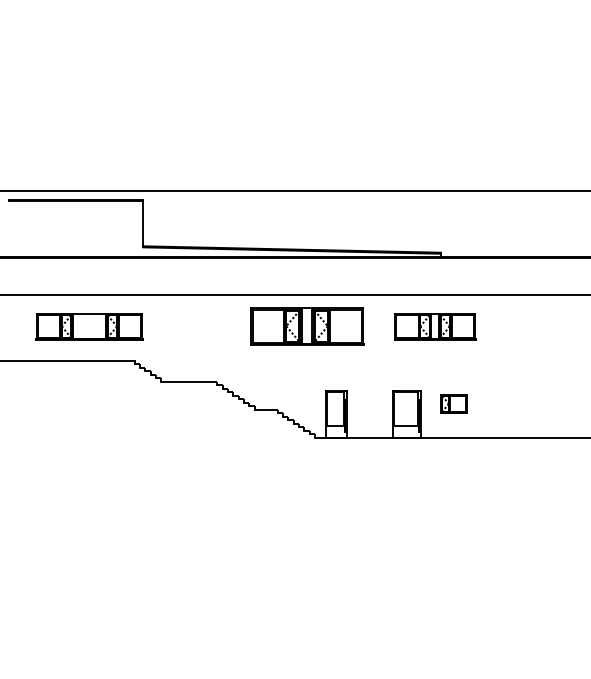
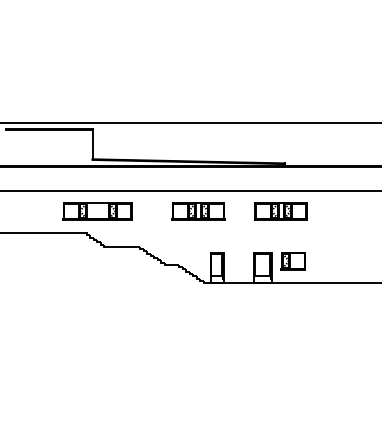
part: (88, 327) -> (97, 211), moved
part: (307, 327) -> (198, 211), size x0.71
part: (452, 404) -> (292, 261), size x1.43

